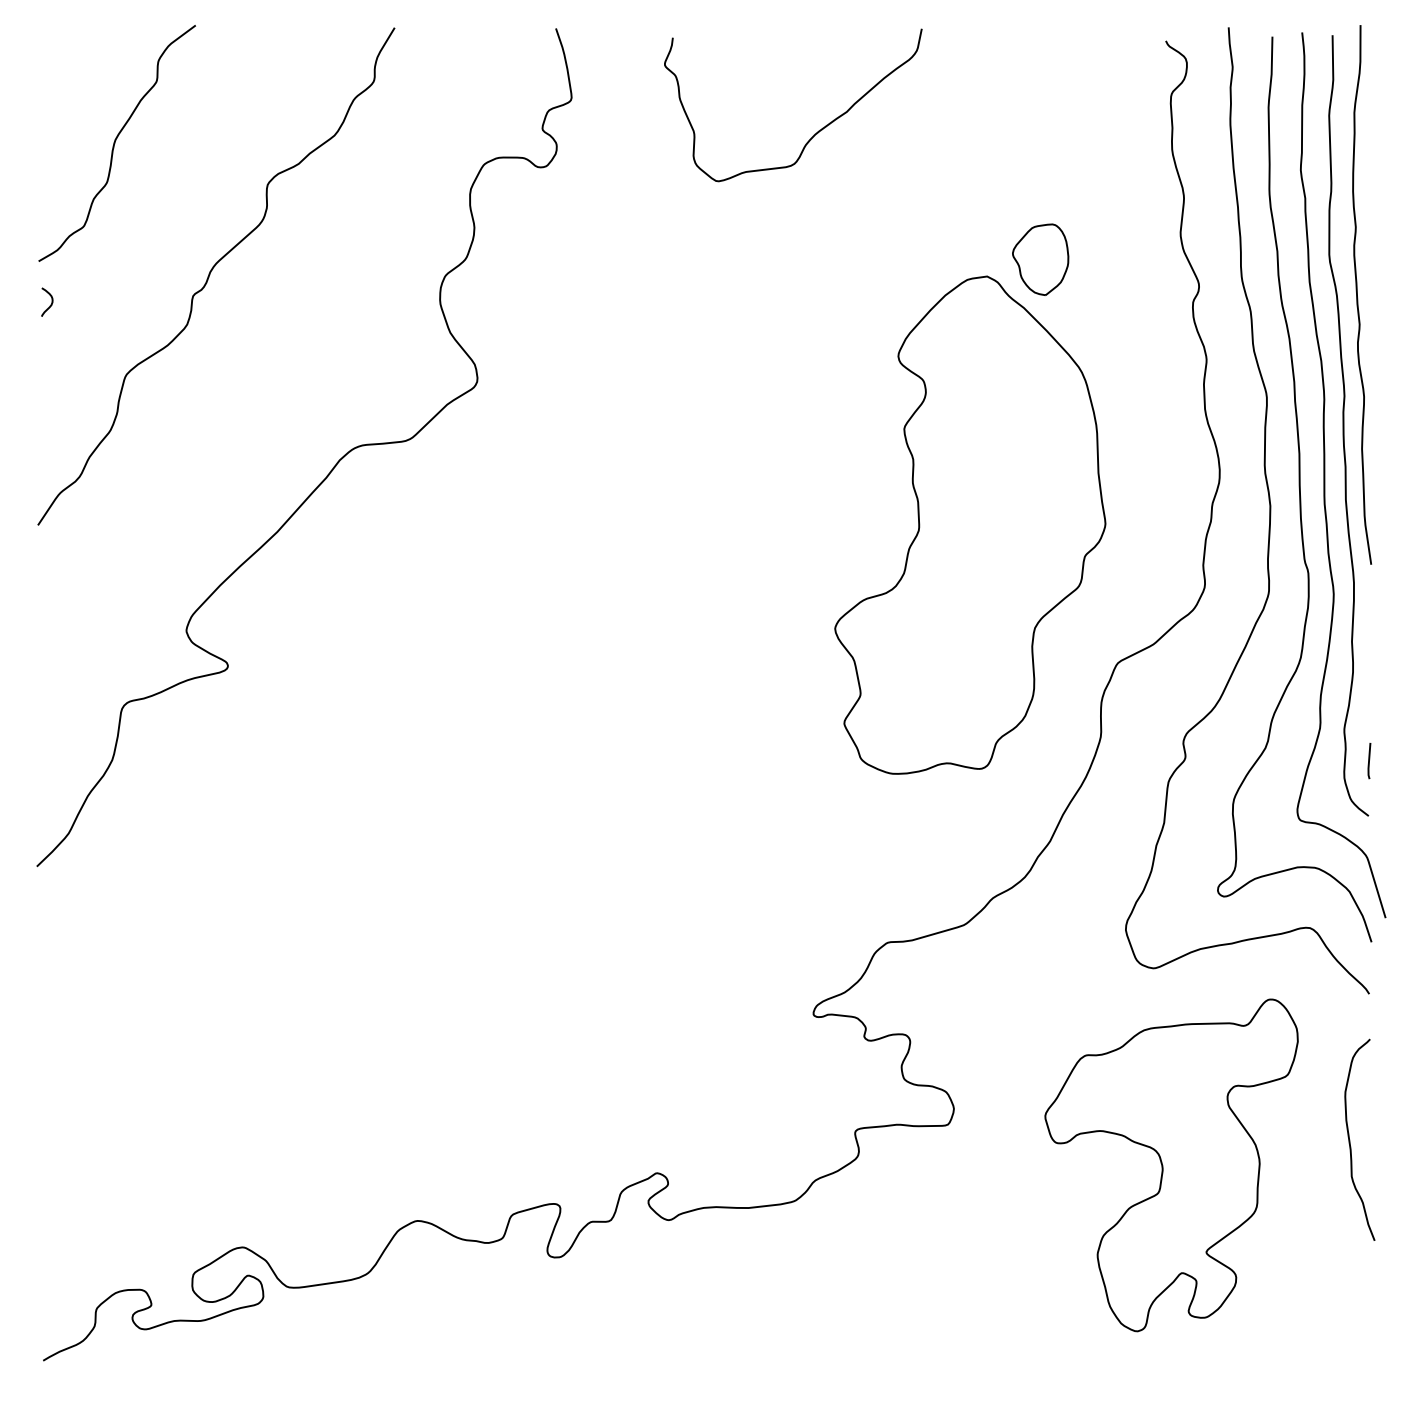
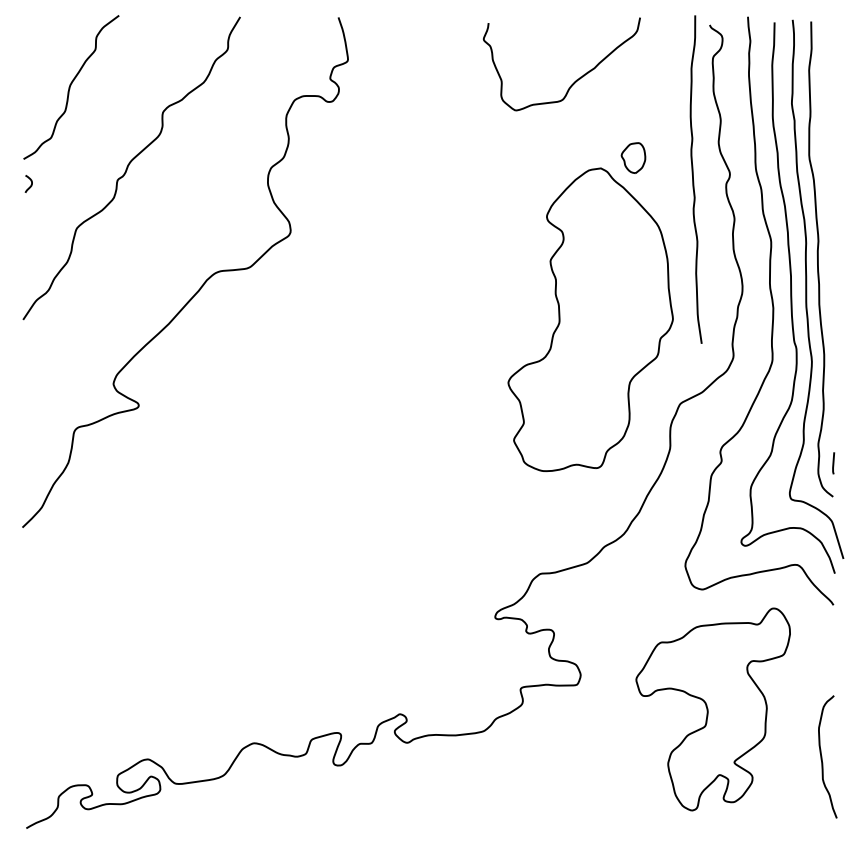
curve: (817, 130) -> (576, 79), moved
part: (1040, 258) -> (633, 157), size x0.7
curve: (1357, 294) -> (693, 179), moved
curve: (1351, 1139) -> (822, 756), moved

